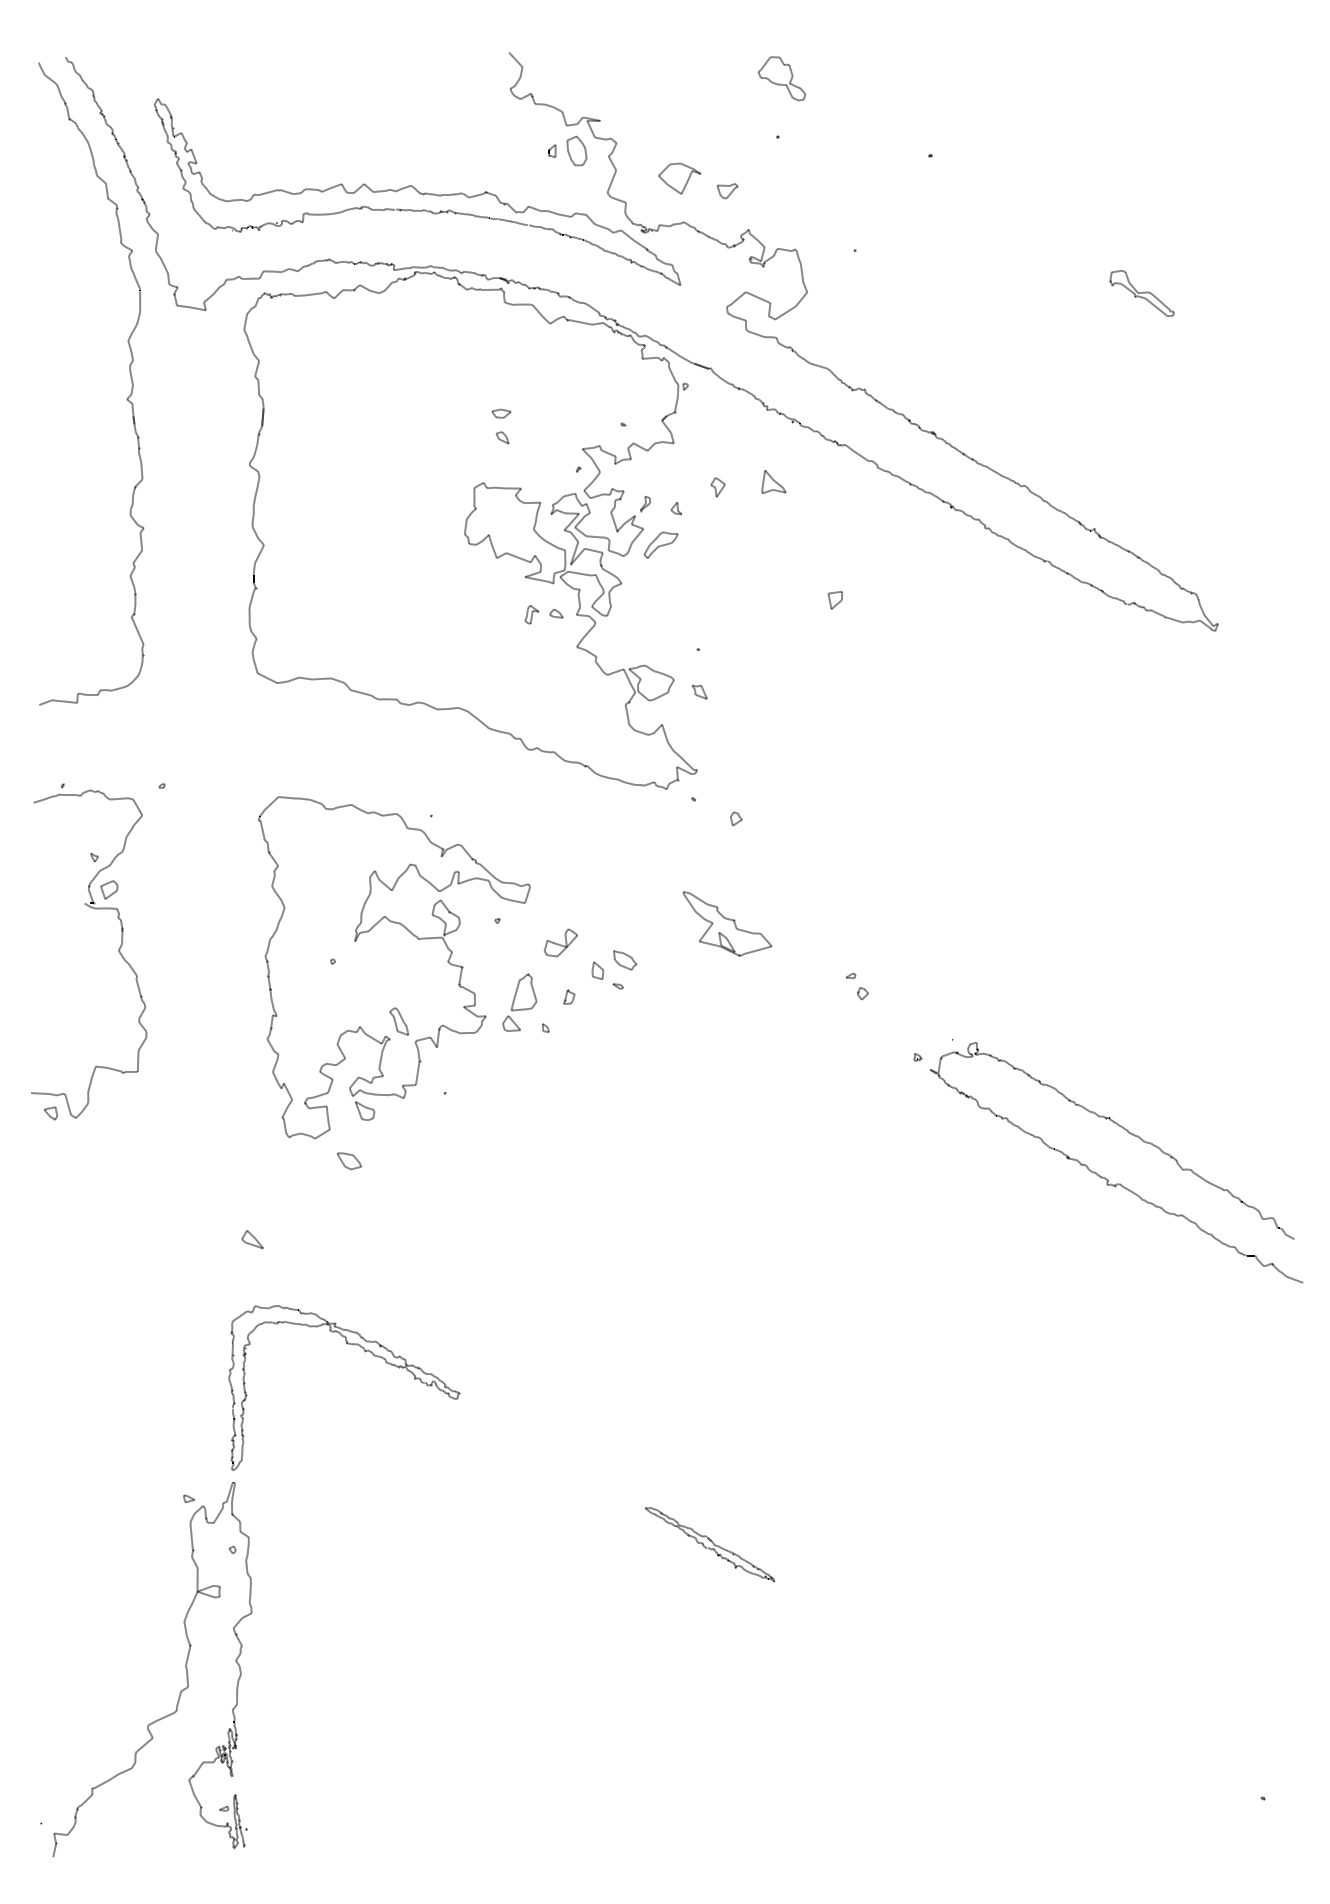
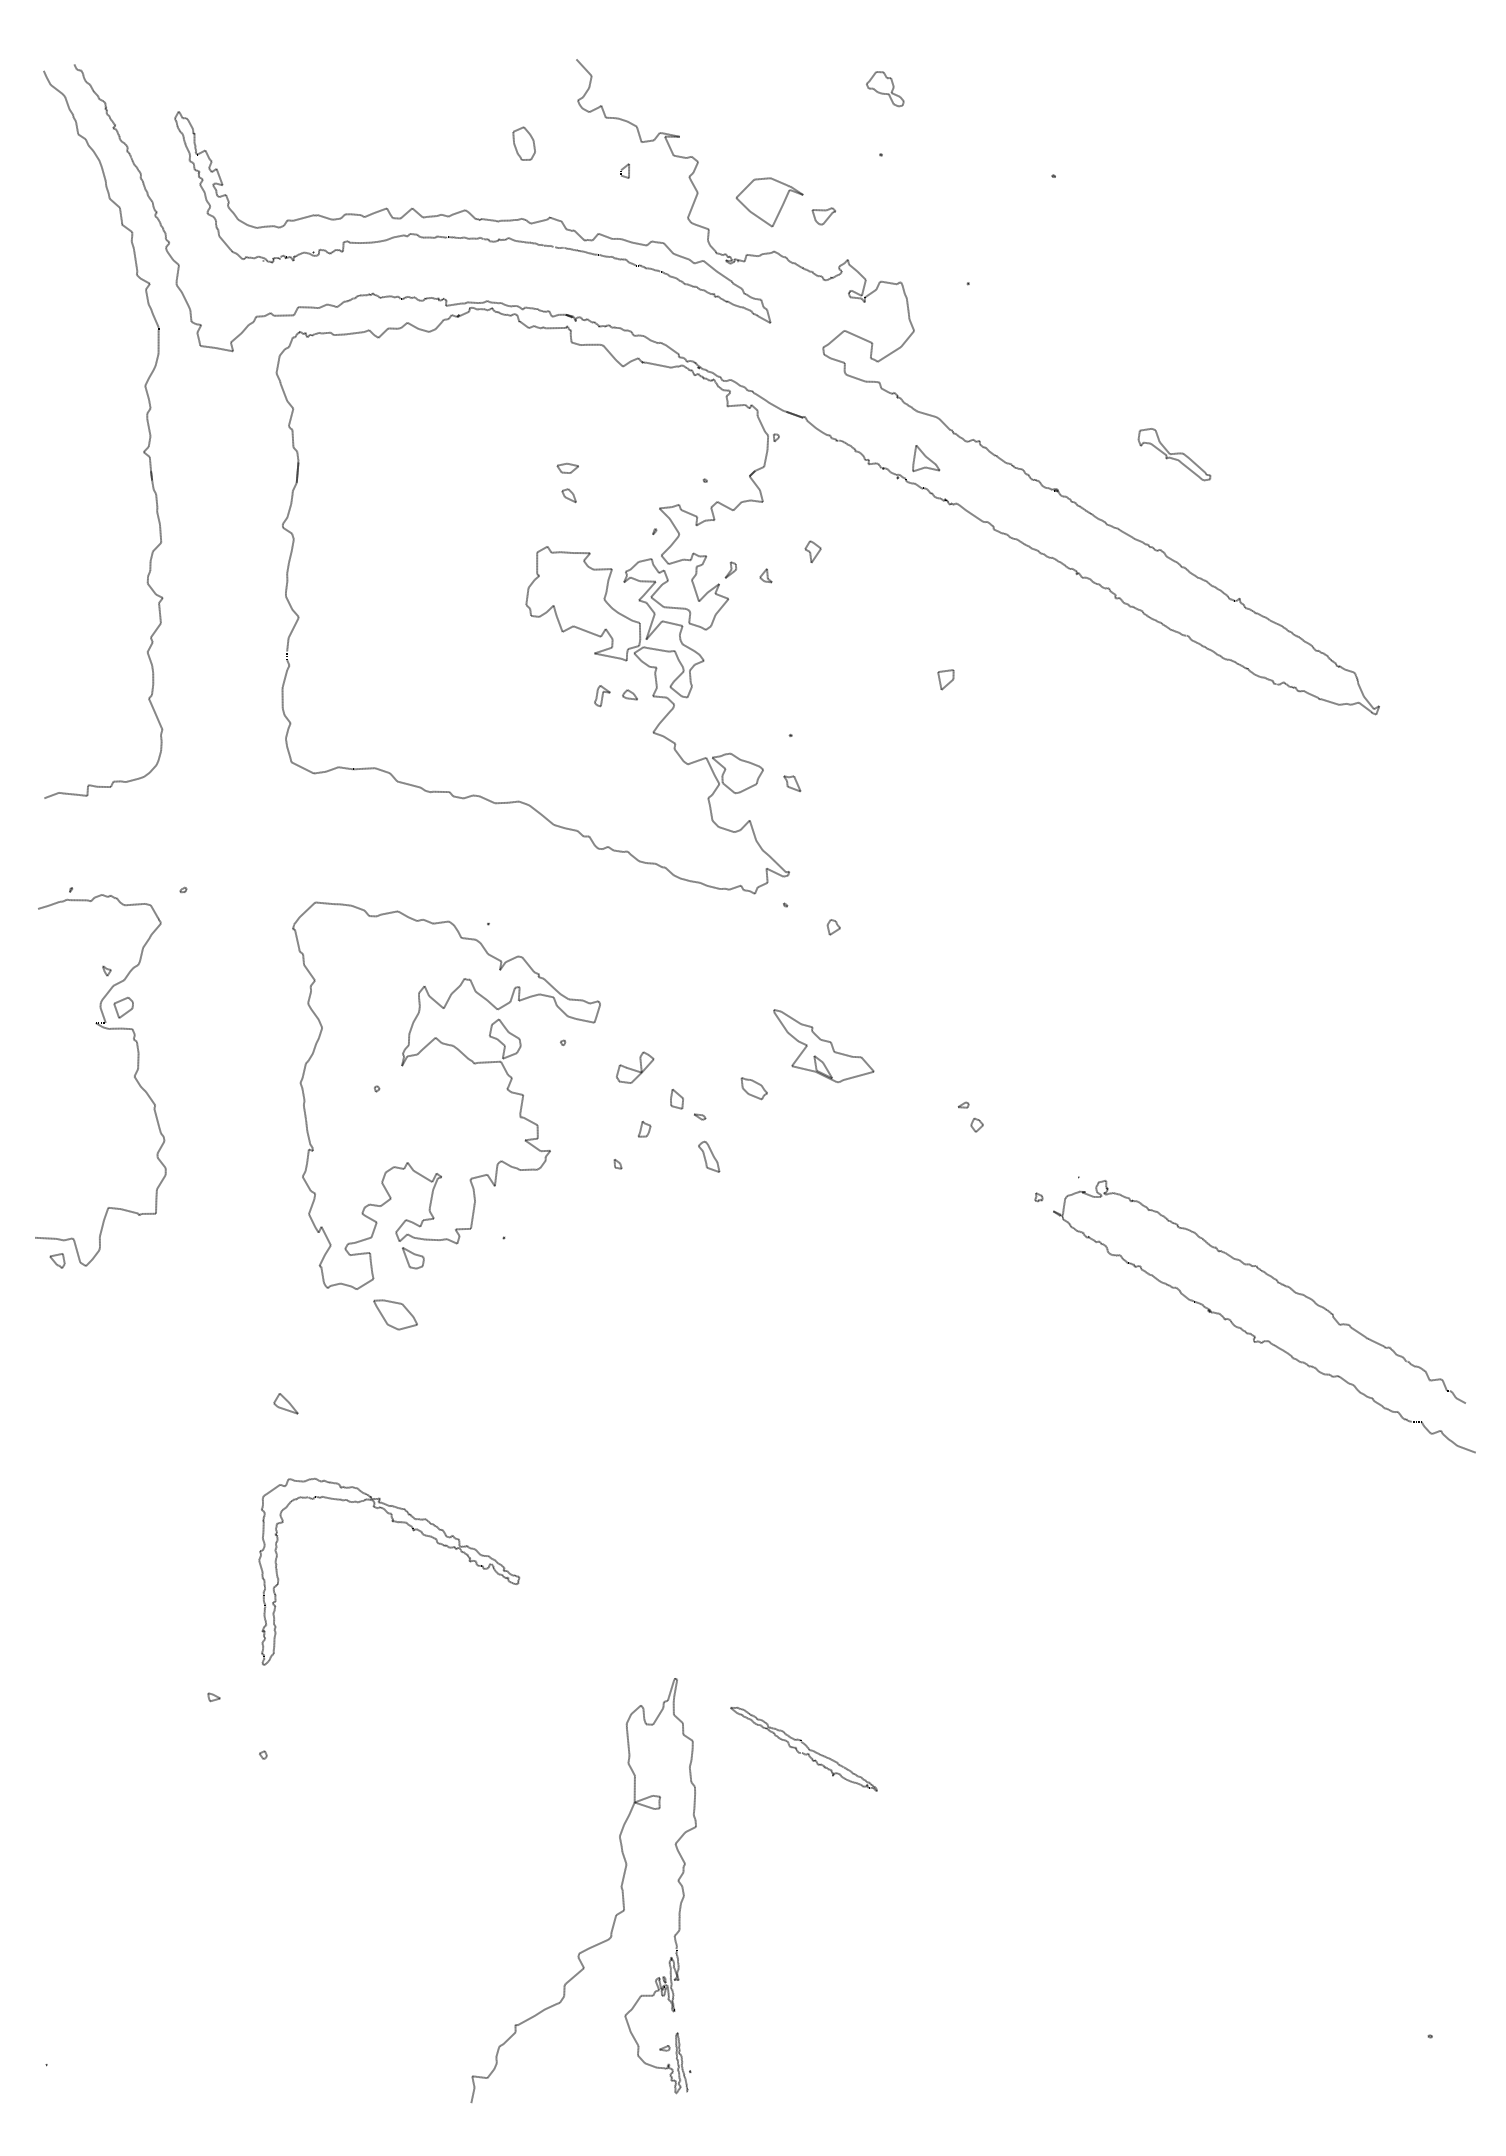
part: (781, 78) -> (884, 88), size x0.7
part: (576, 150) -> (523, 143), moved
part: (679, 178) -> (769, 202), size x1.4
part: (1141, 293) -> (1173, 454), moved
part: (773, 481) -> (925, 457), moved
part: (661, 544) -> (749, 616), removed
part: (624, 960) -> (753, 1088), moved
part: (519, 1002) -> (588, 1135), removed
part: (399, 1021) -> (709, 1156), moved
part: (349, 1161) -> (395, 1315), size x1.6
part: (185, 1668) -> (621, 1889), moved

